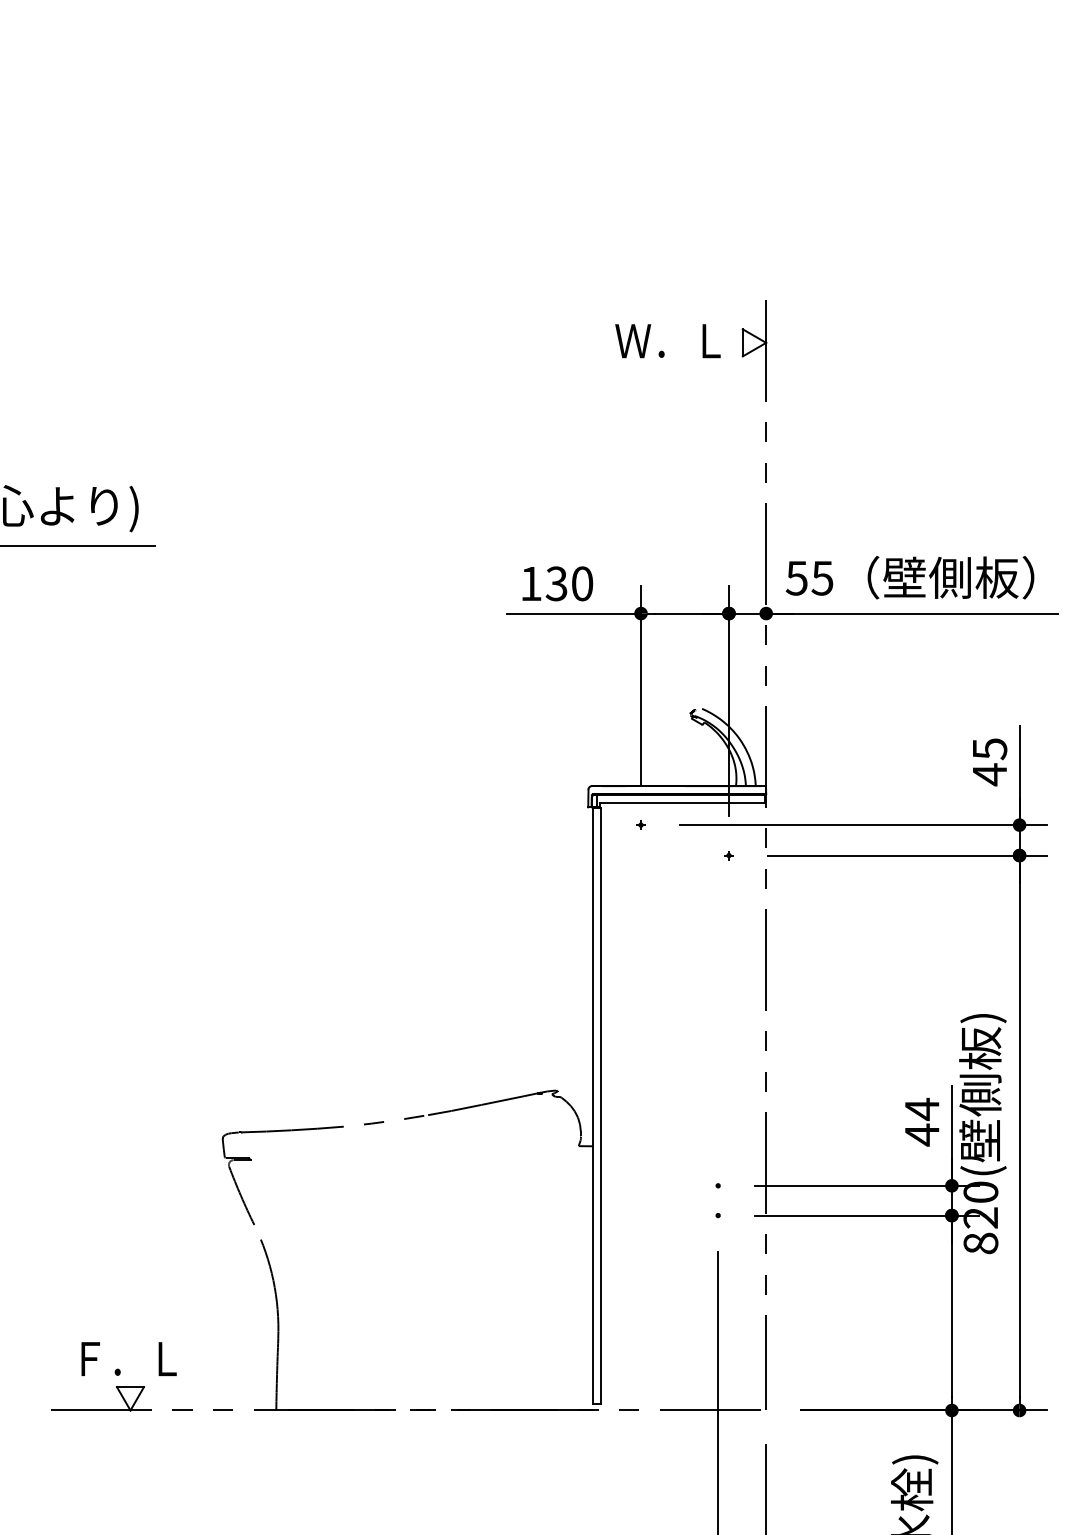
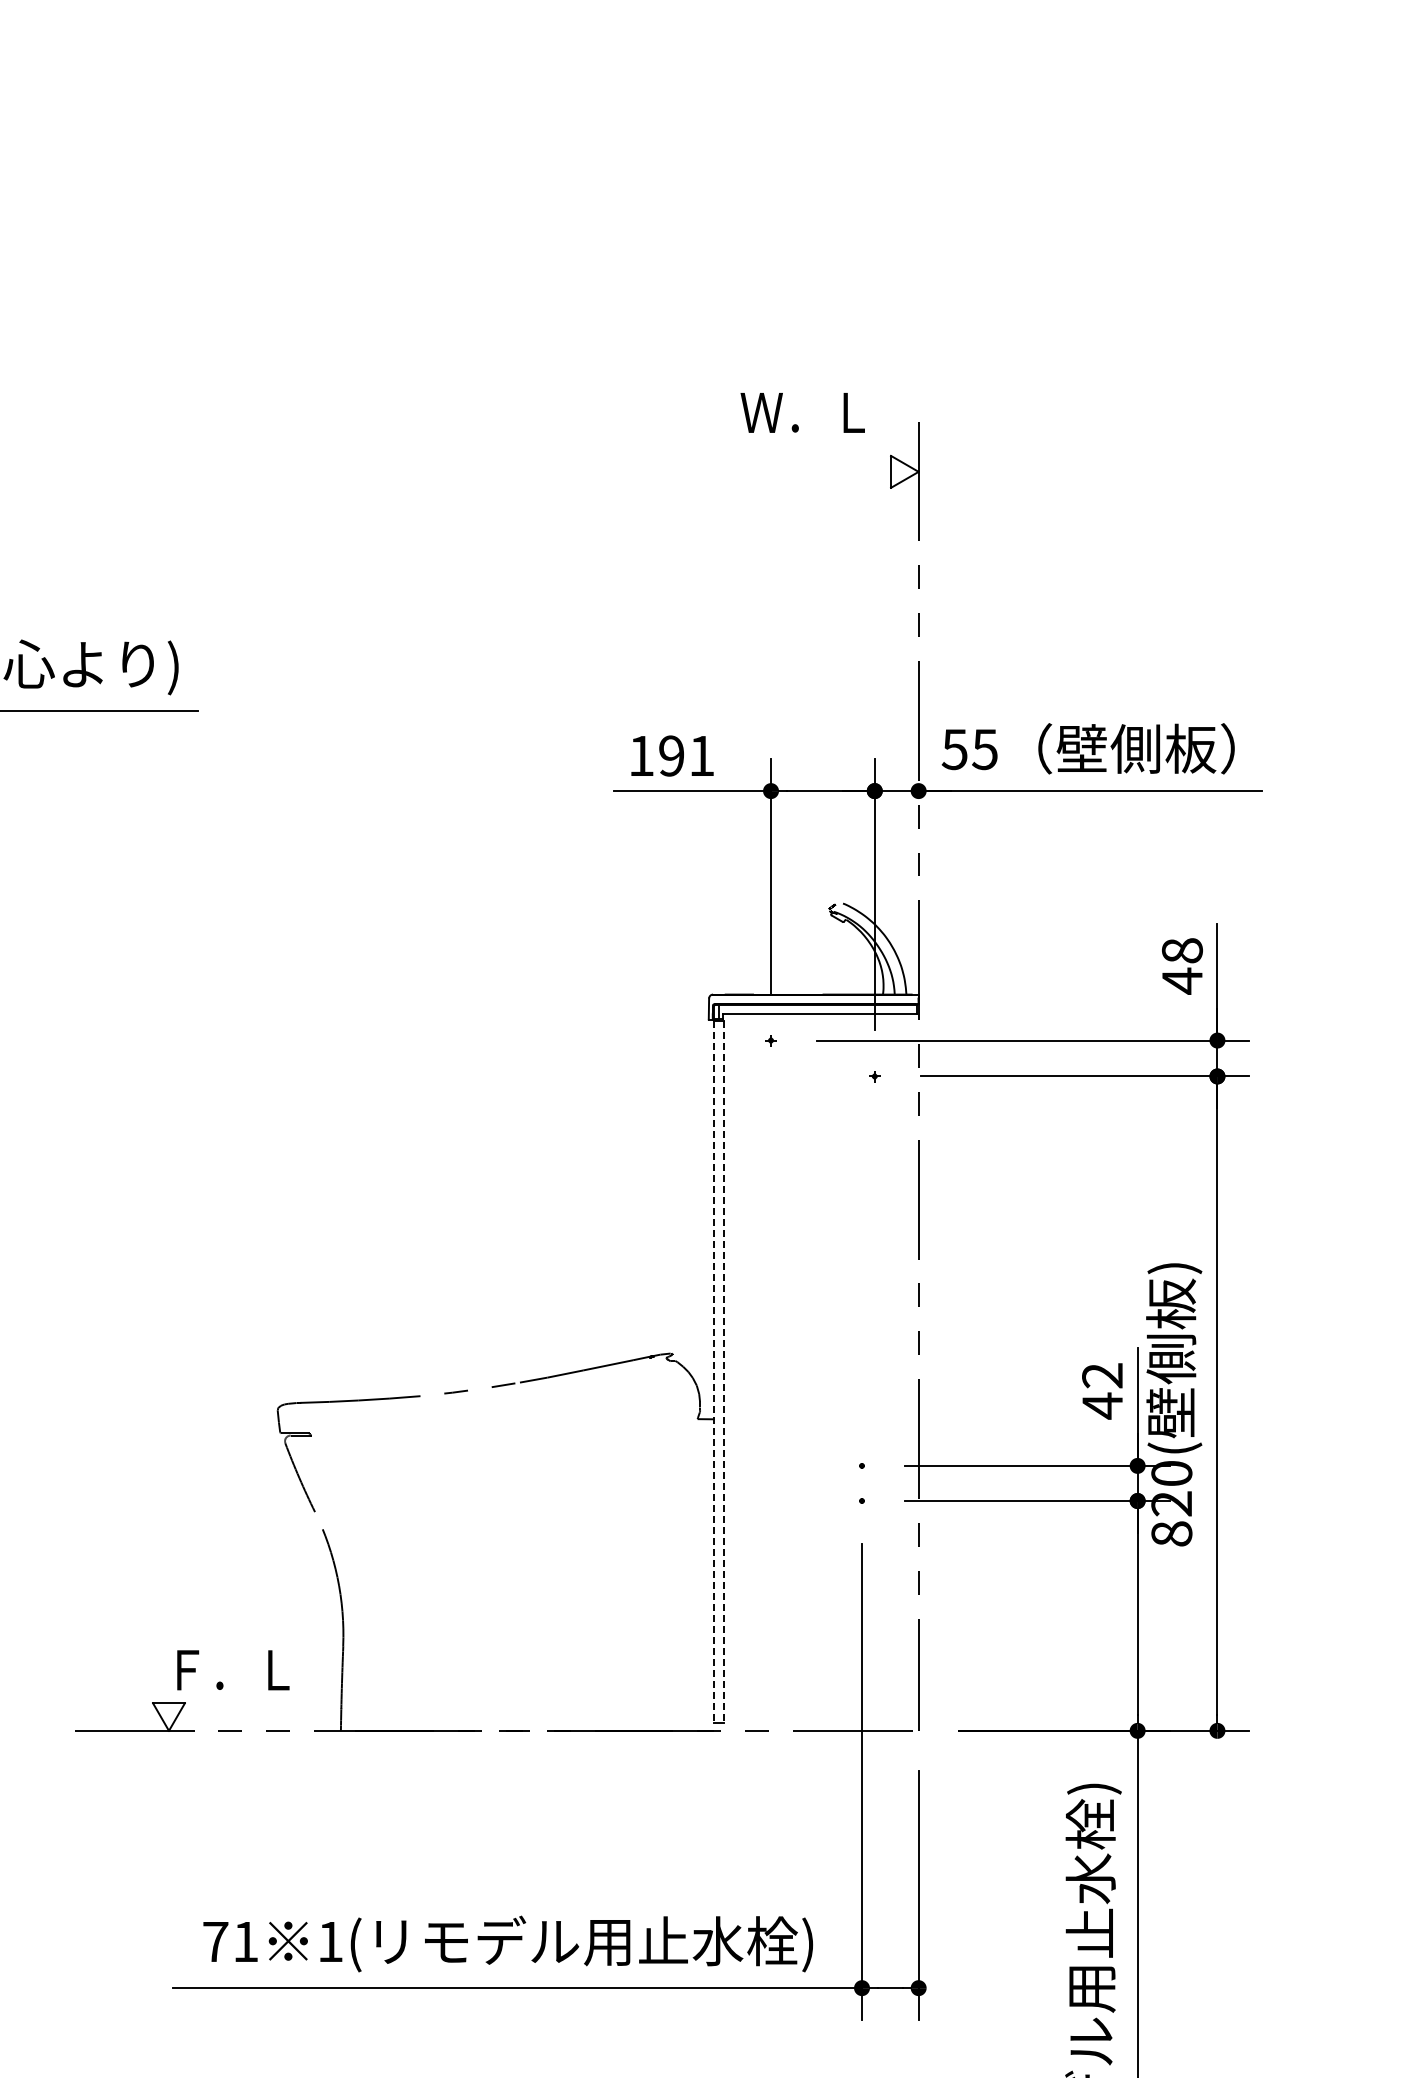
text: (667, 340) -> (802, 412), moved
text: (569, 583) -> (686, 755), 130 -> 191
text: (989, 749) -> (1181, 951), 45 -> 48
line: (593, 1106) -> (714, 1372), solid -> dashed
line: (600, 1106) -> (723, 1372), solid -> dashed
text: (922, 1109) -> (1102, 1375), 44 -> 42
text: (129, 1359) -> (233, 1670), moved

